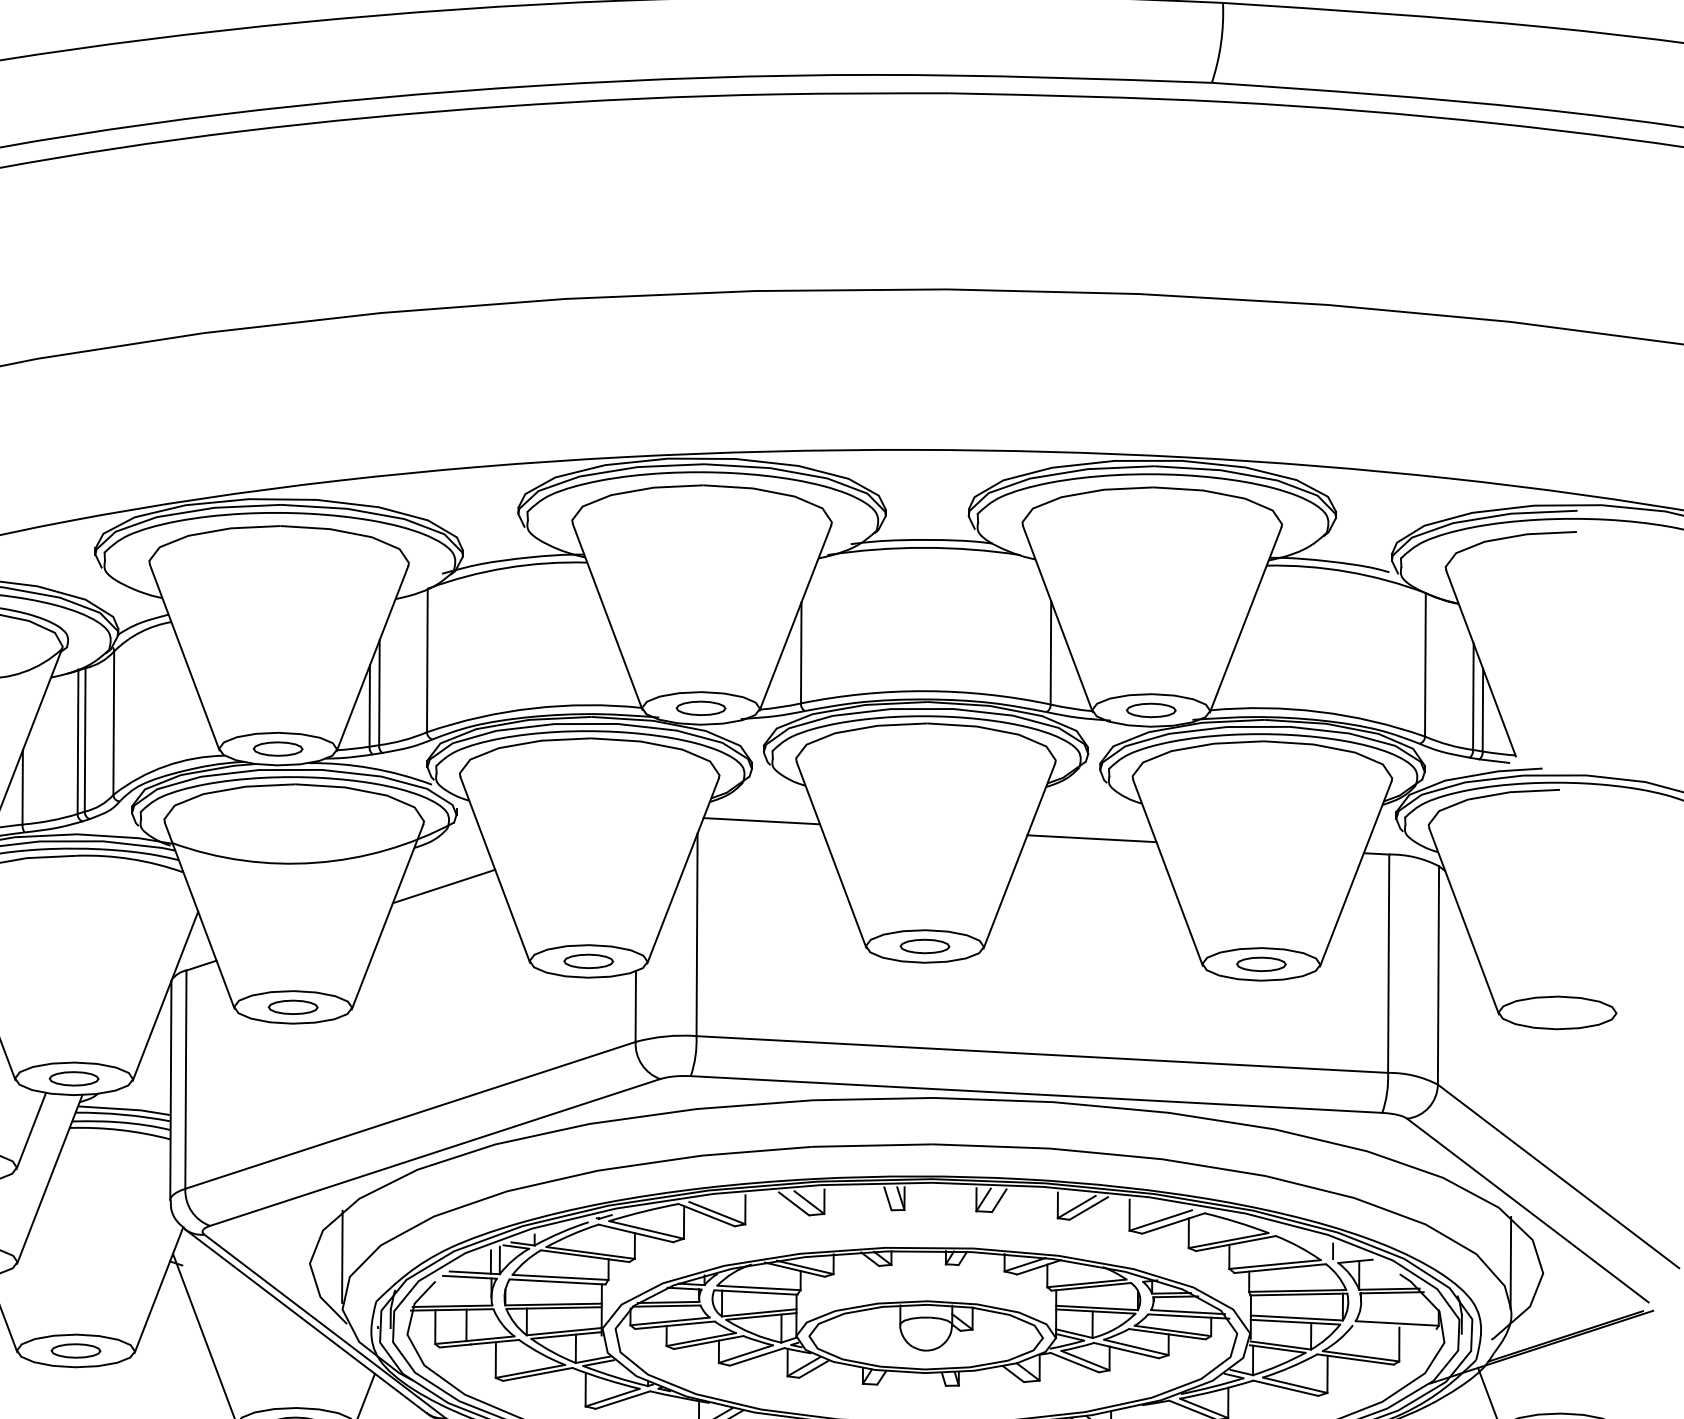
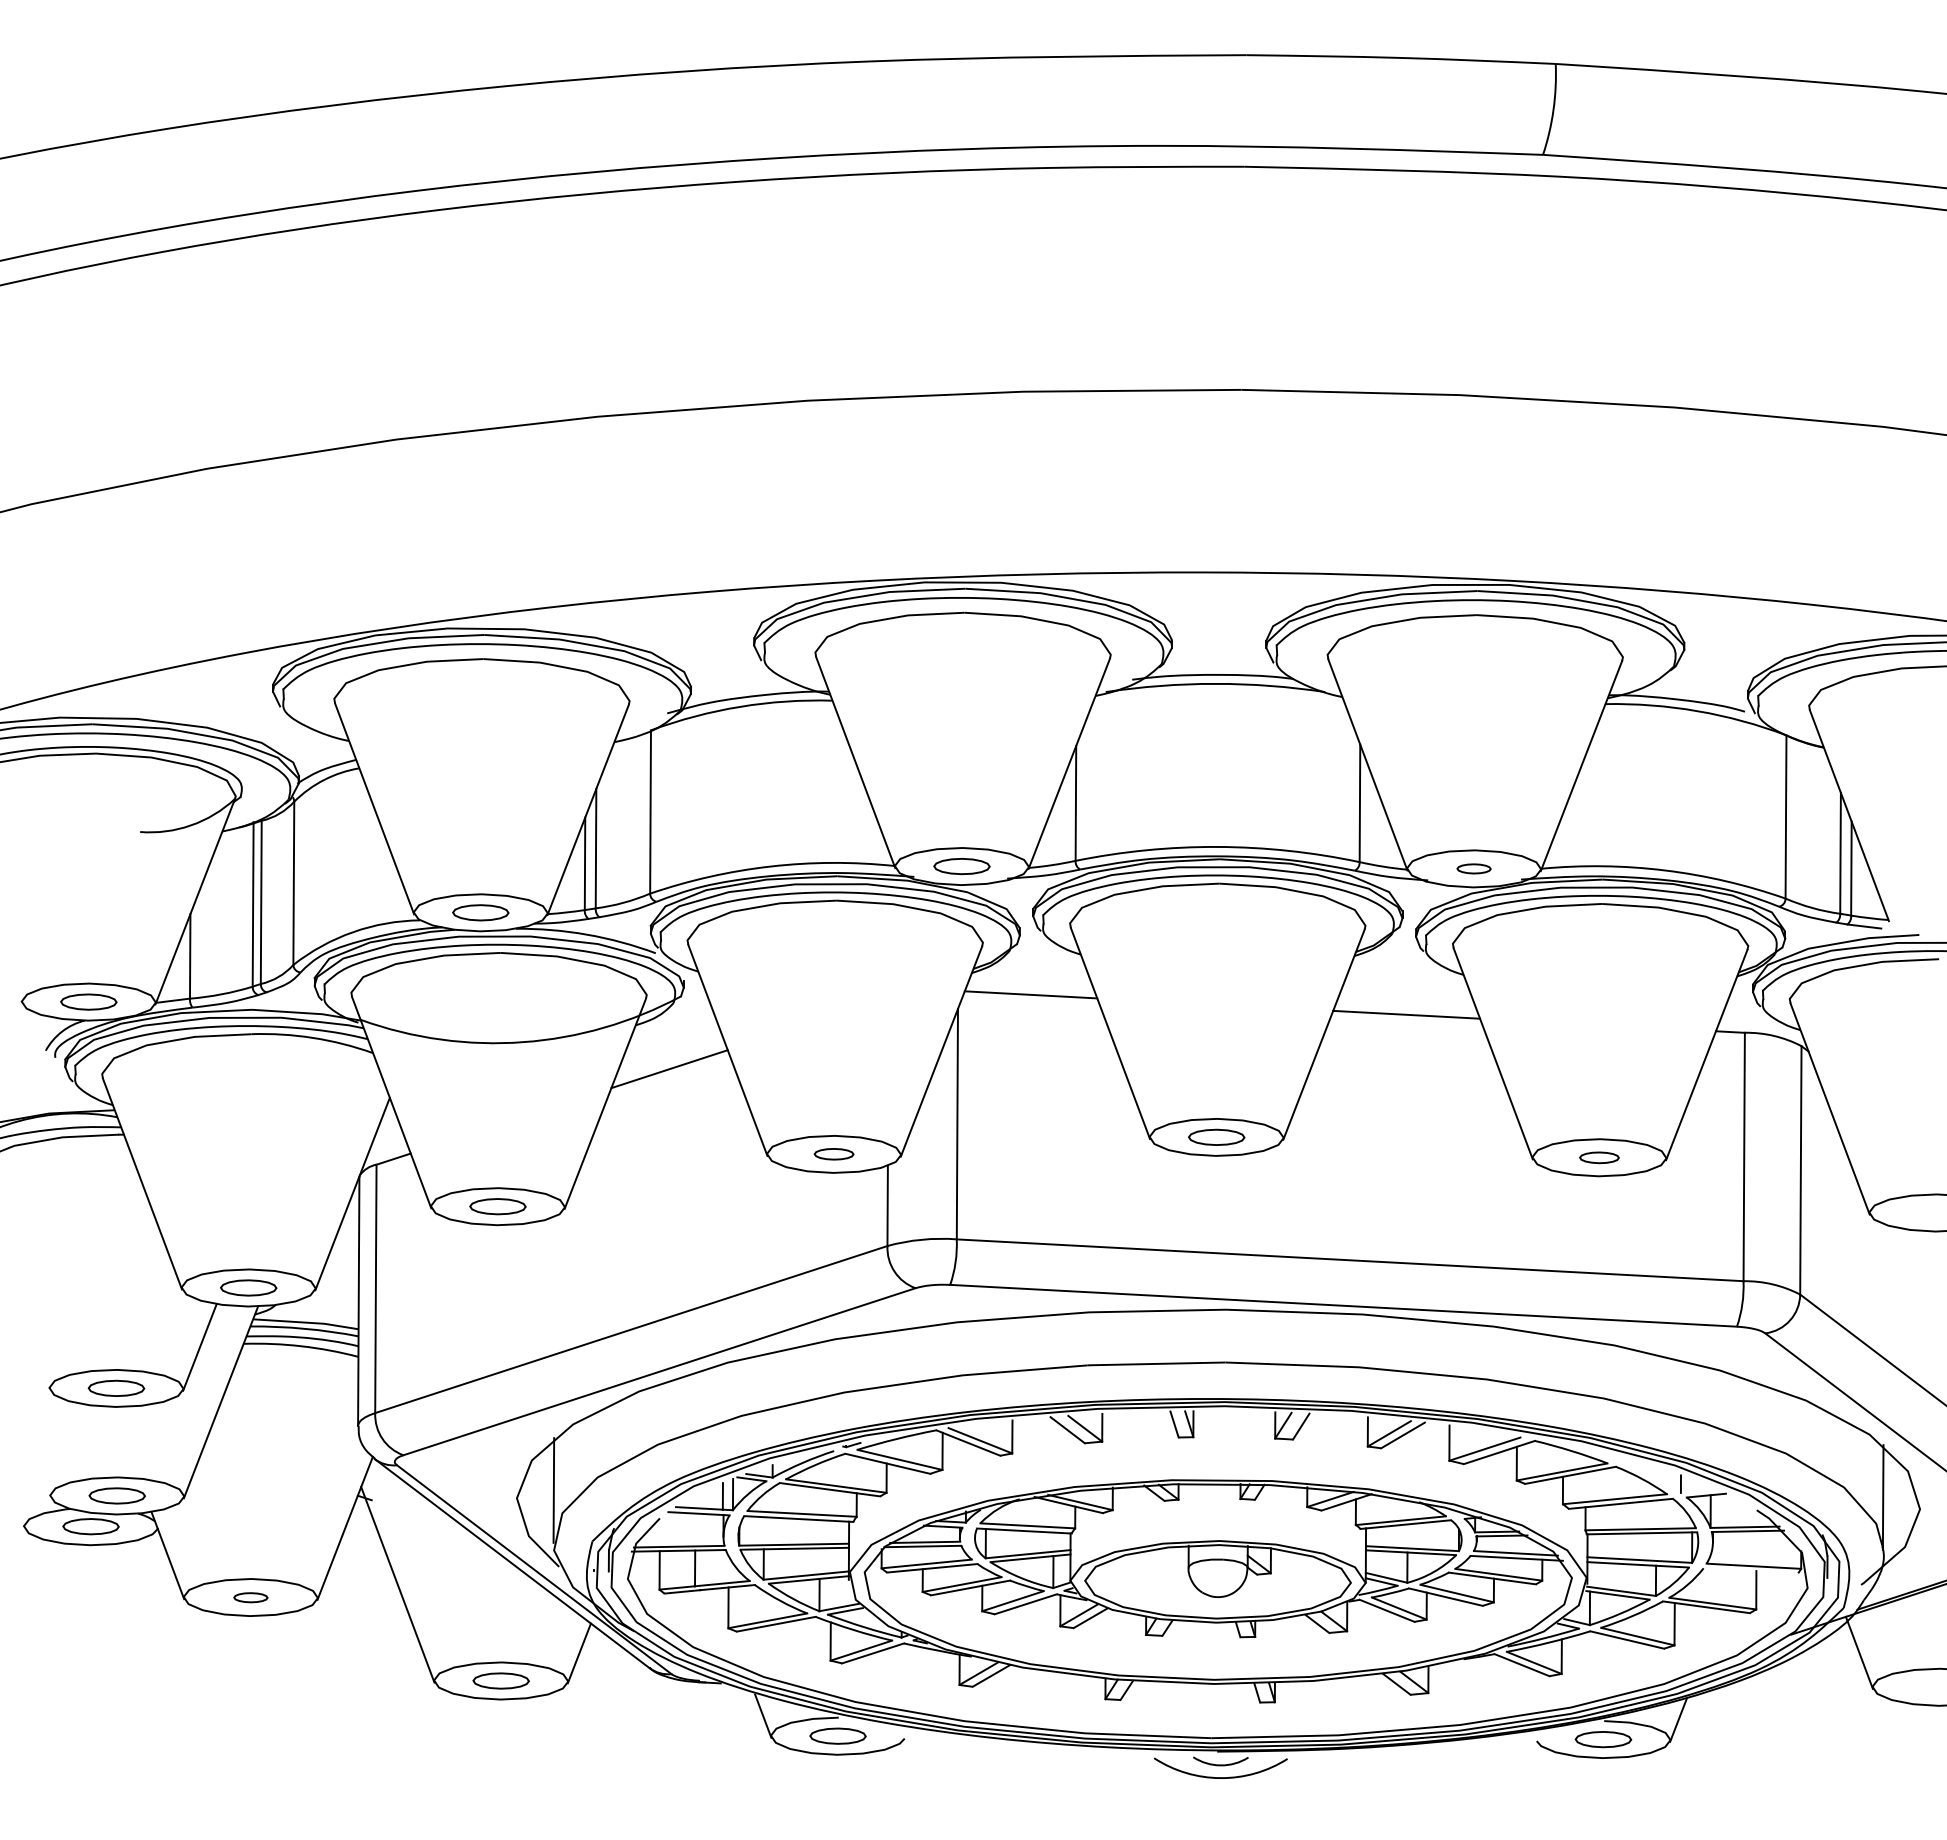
part: (1150, 710) -> (1473, 868), size x0.6
part: (588, 960) -> (833, 1153), size x0.7
part: (1261, 964) -> (1599, 1157), size x0.7
part: (75, 1350) -> (250, 1597), size x0.6

